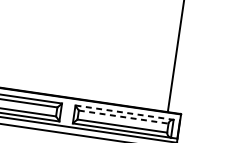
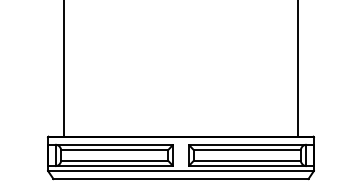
line: (127, 112) -> (251, 144), dashed -> solid
line: (123, 117) -> (247, 150), dashed -> solid

